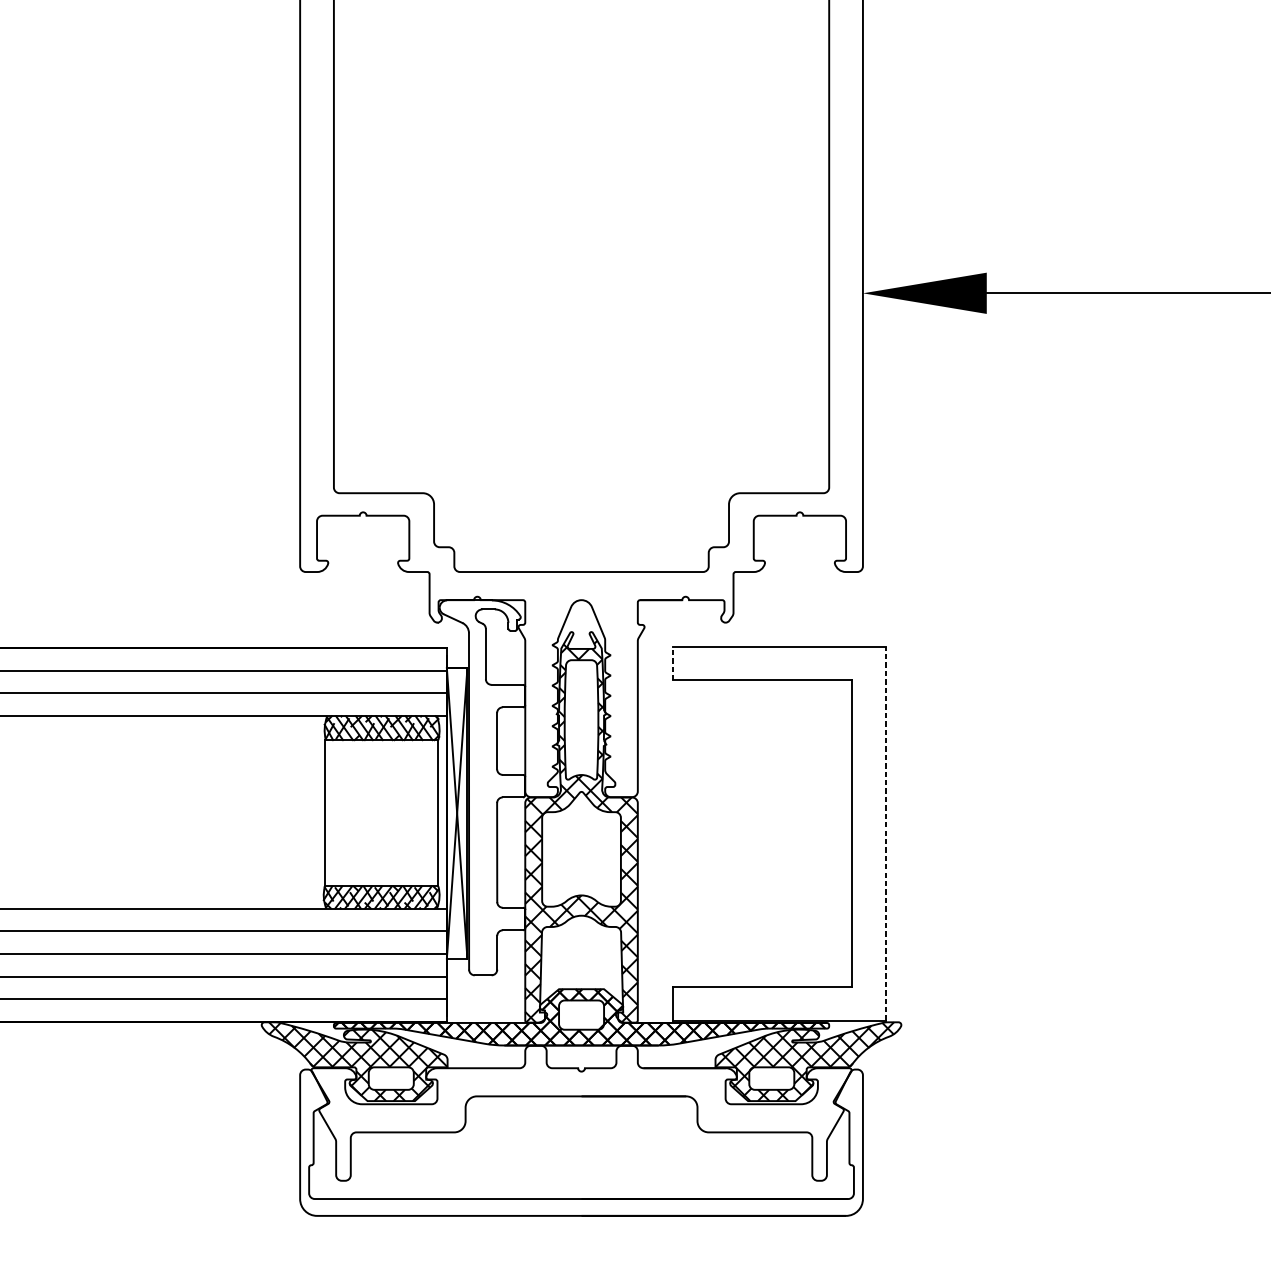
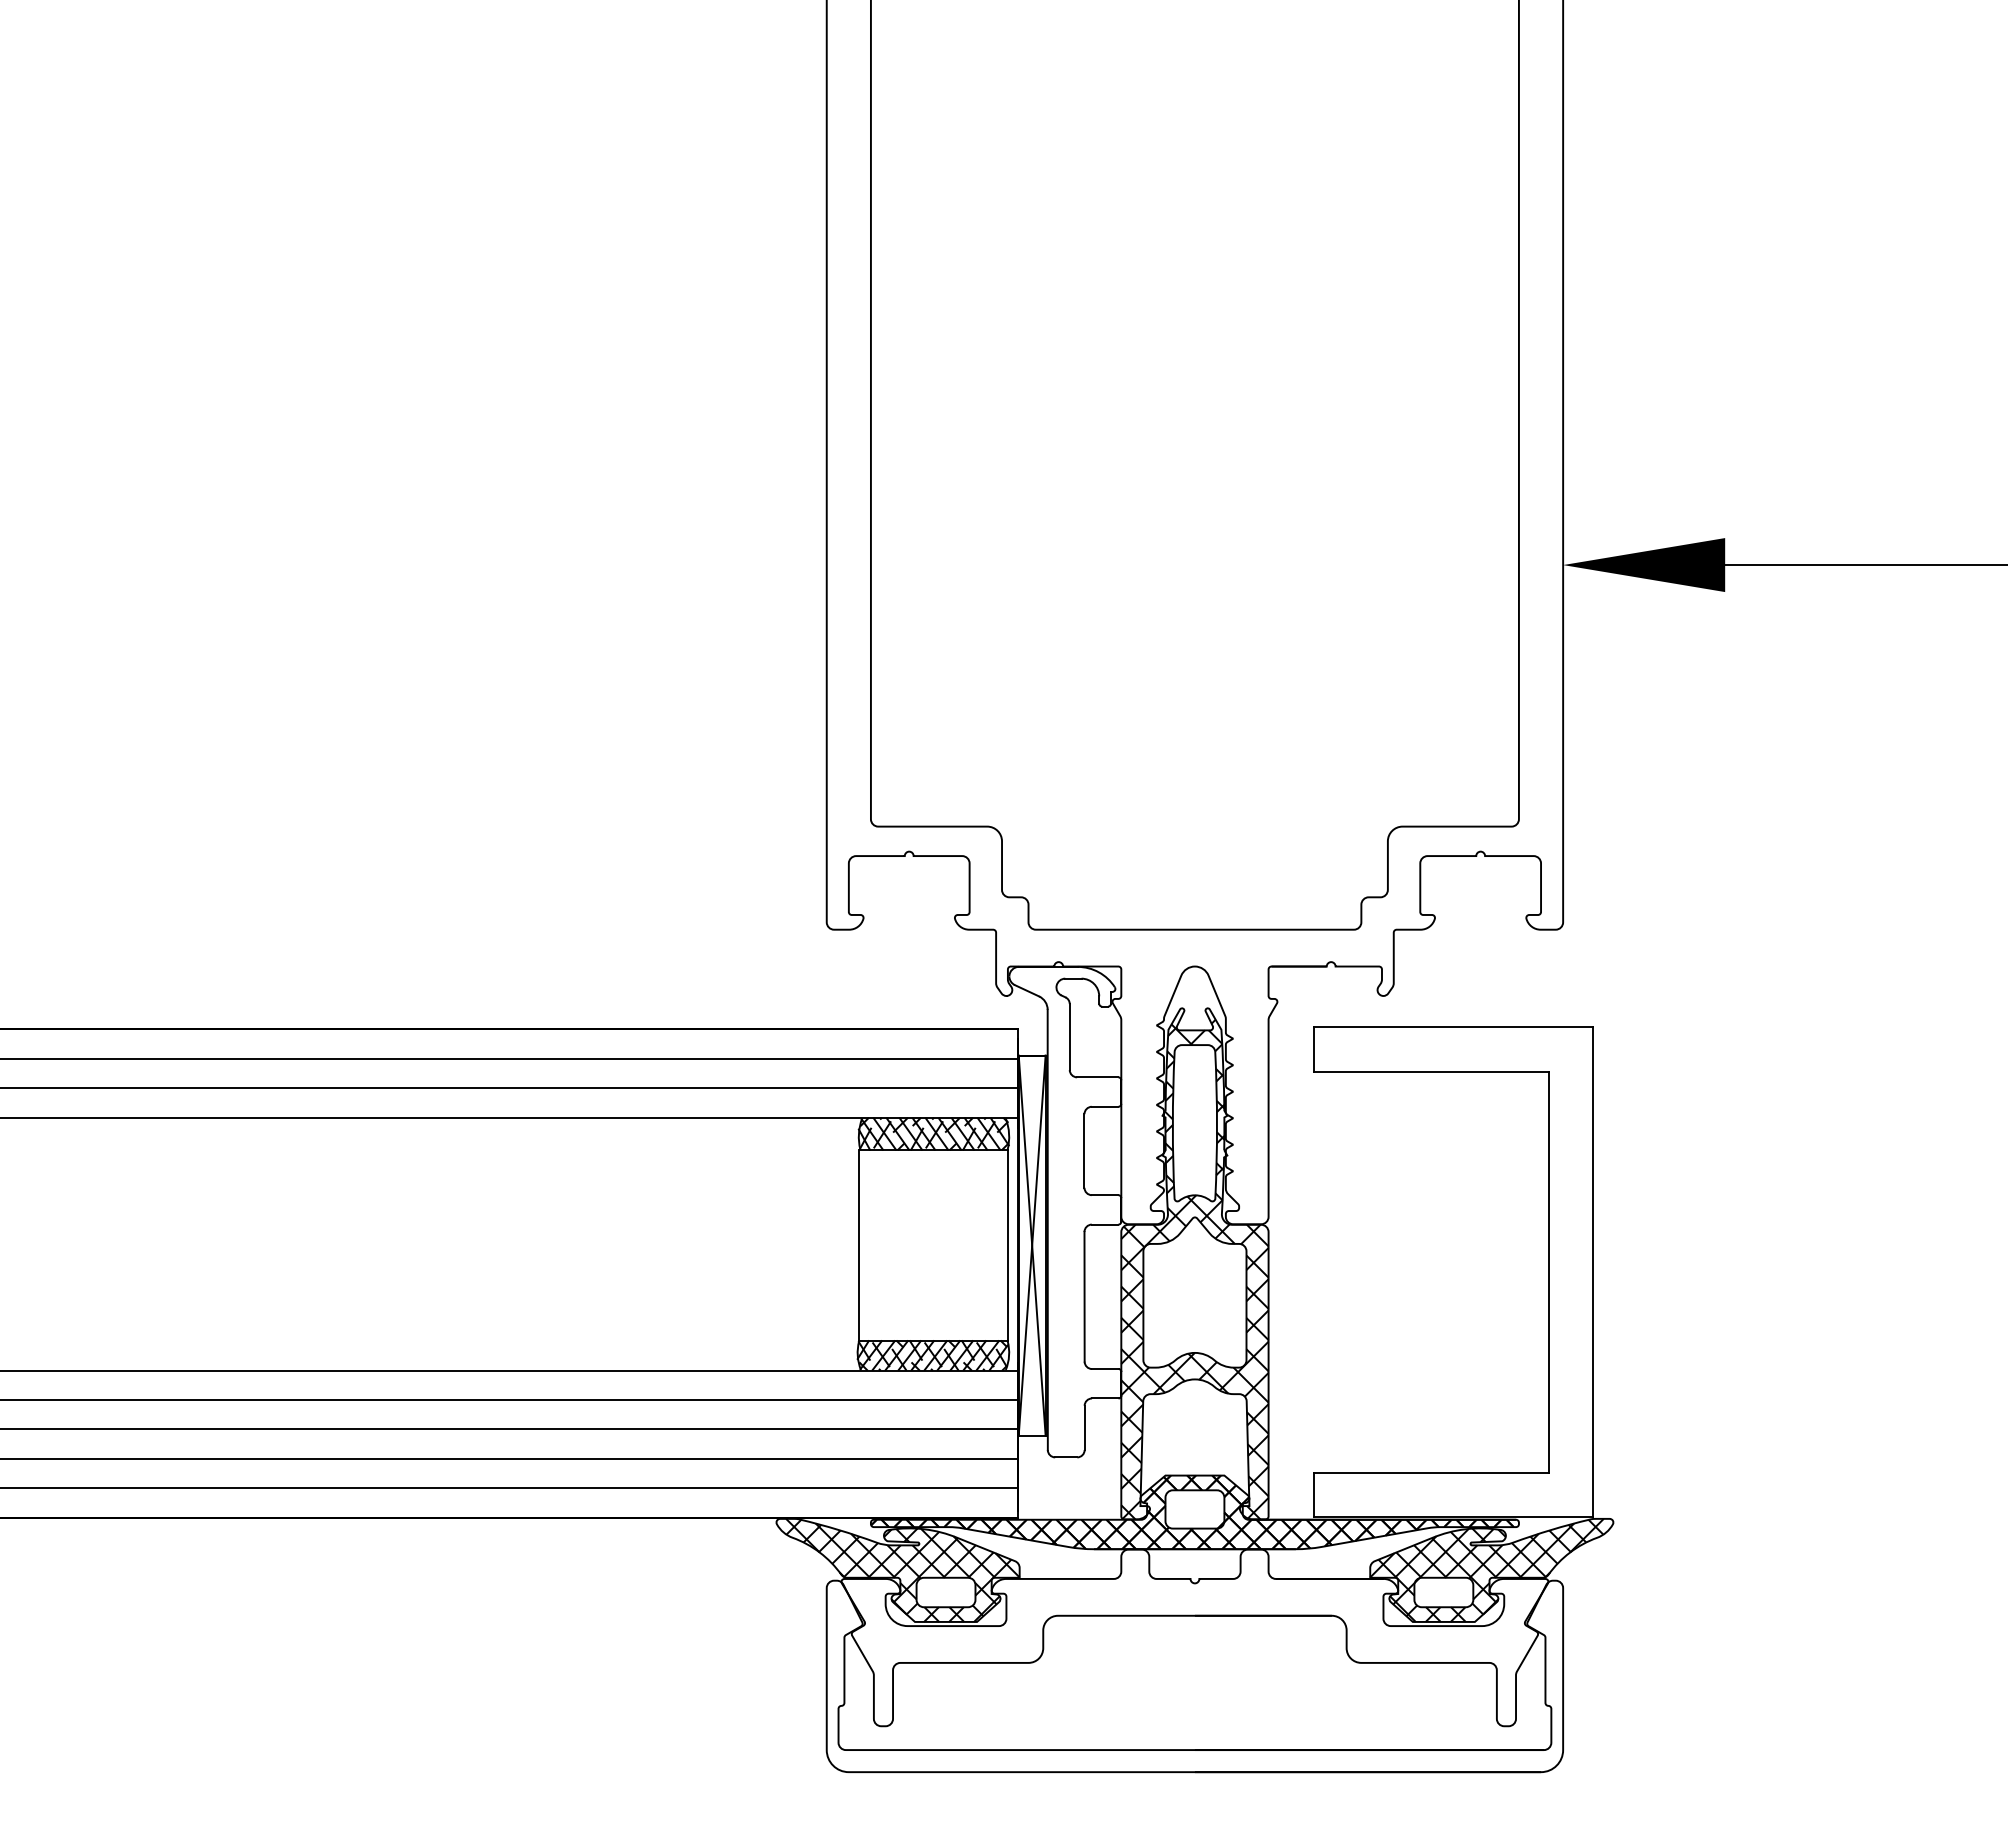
line: (672, 663) -> (1314, 1049), dashed -> solid
line: (886, 834) -> (1593, 1272), dashed -> solid

